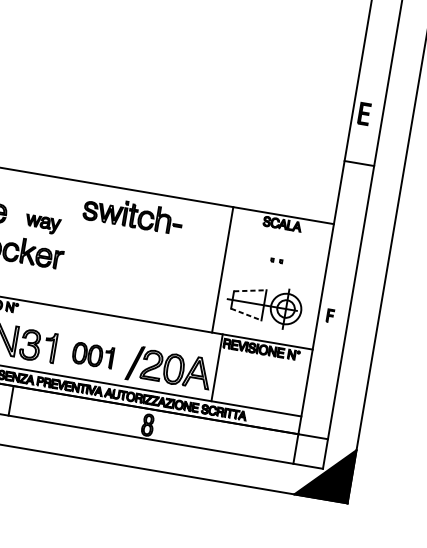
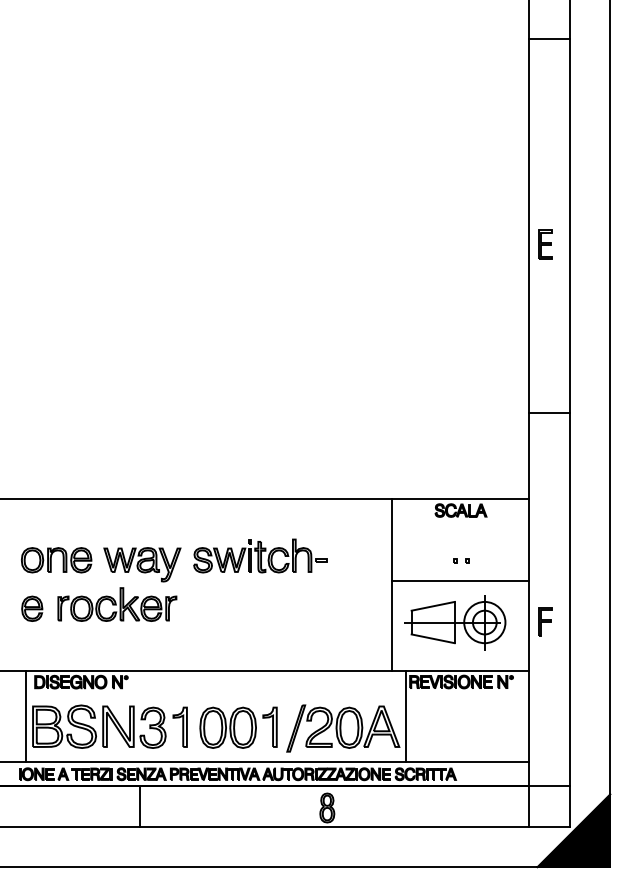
part: (364, 113) -> (545, 244), moved
part: (133, 214) -> (260, 555), moved
part: (42, 224) -> (142, 564), size x1.67
line: (273, 275) -> (460, 580), added
line: (250, 290) -> (433, 606), dashed -> solid
line: (246, 314) -> (433, 638), dashed -> solid
part: (330, 315) -> (545, 621), size x1.67
part: (92, 355) -> (238, 727), size x1.43

